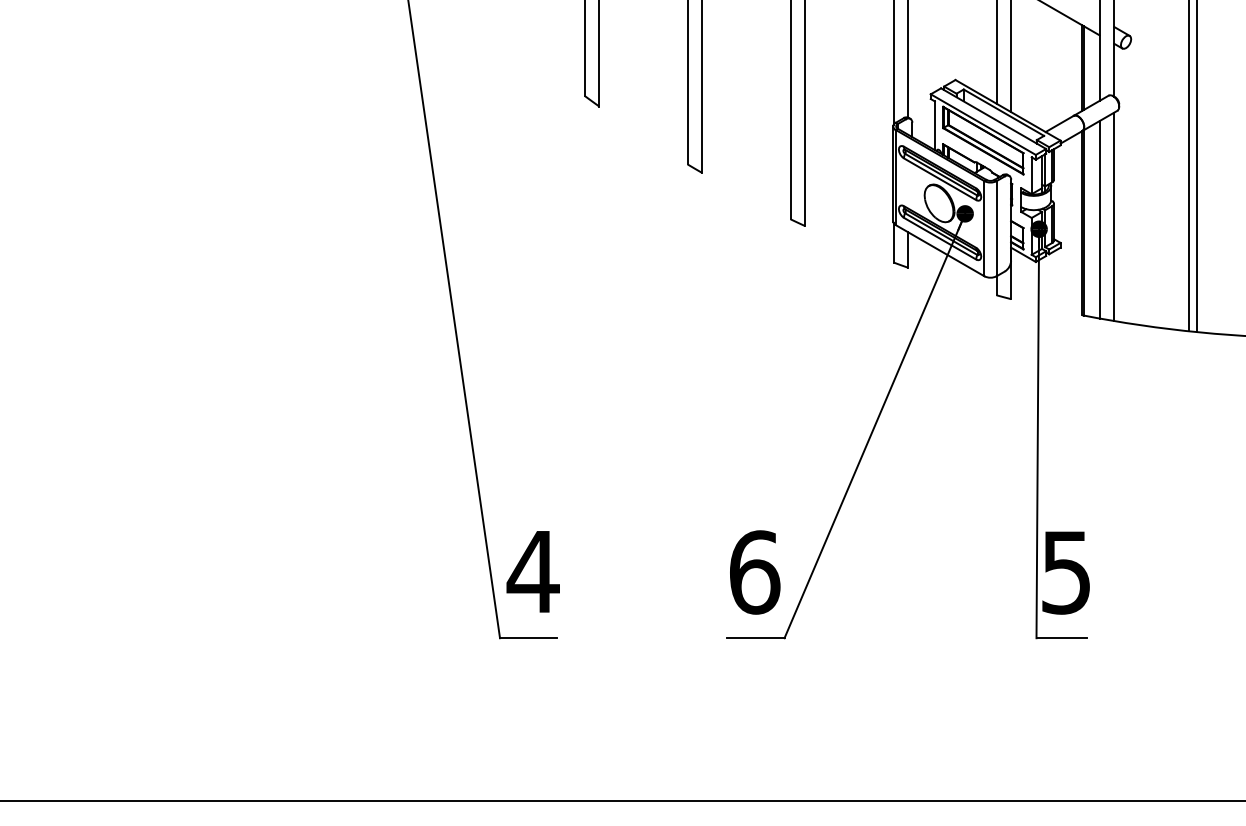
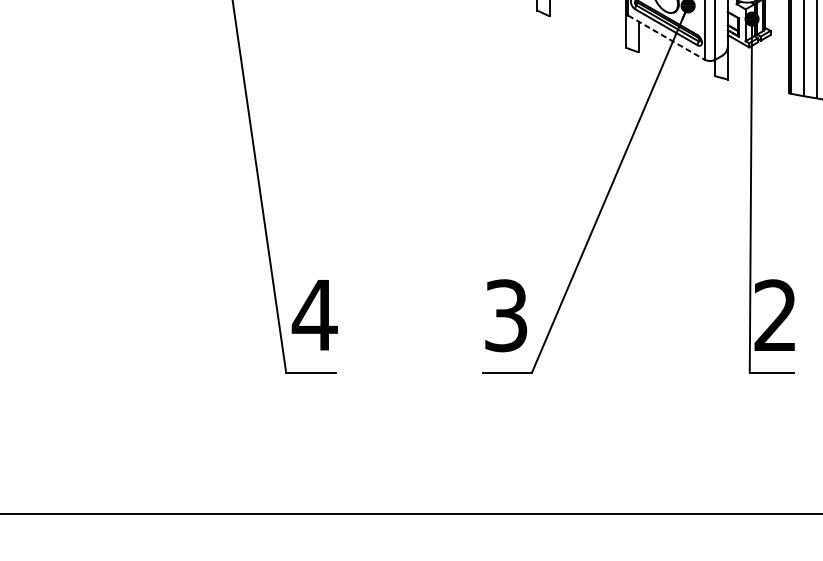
line: (940, 250) -> (666, 37), solid -> dashed
text: (755, 572) -> (506, 315), 6 -> 3
text: (1065, 572) -> (774, 315), 5 -> 2

